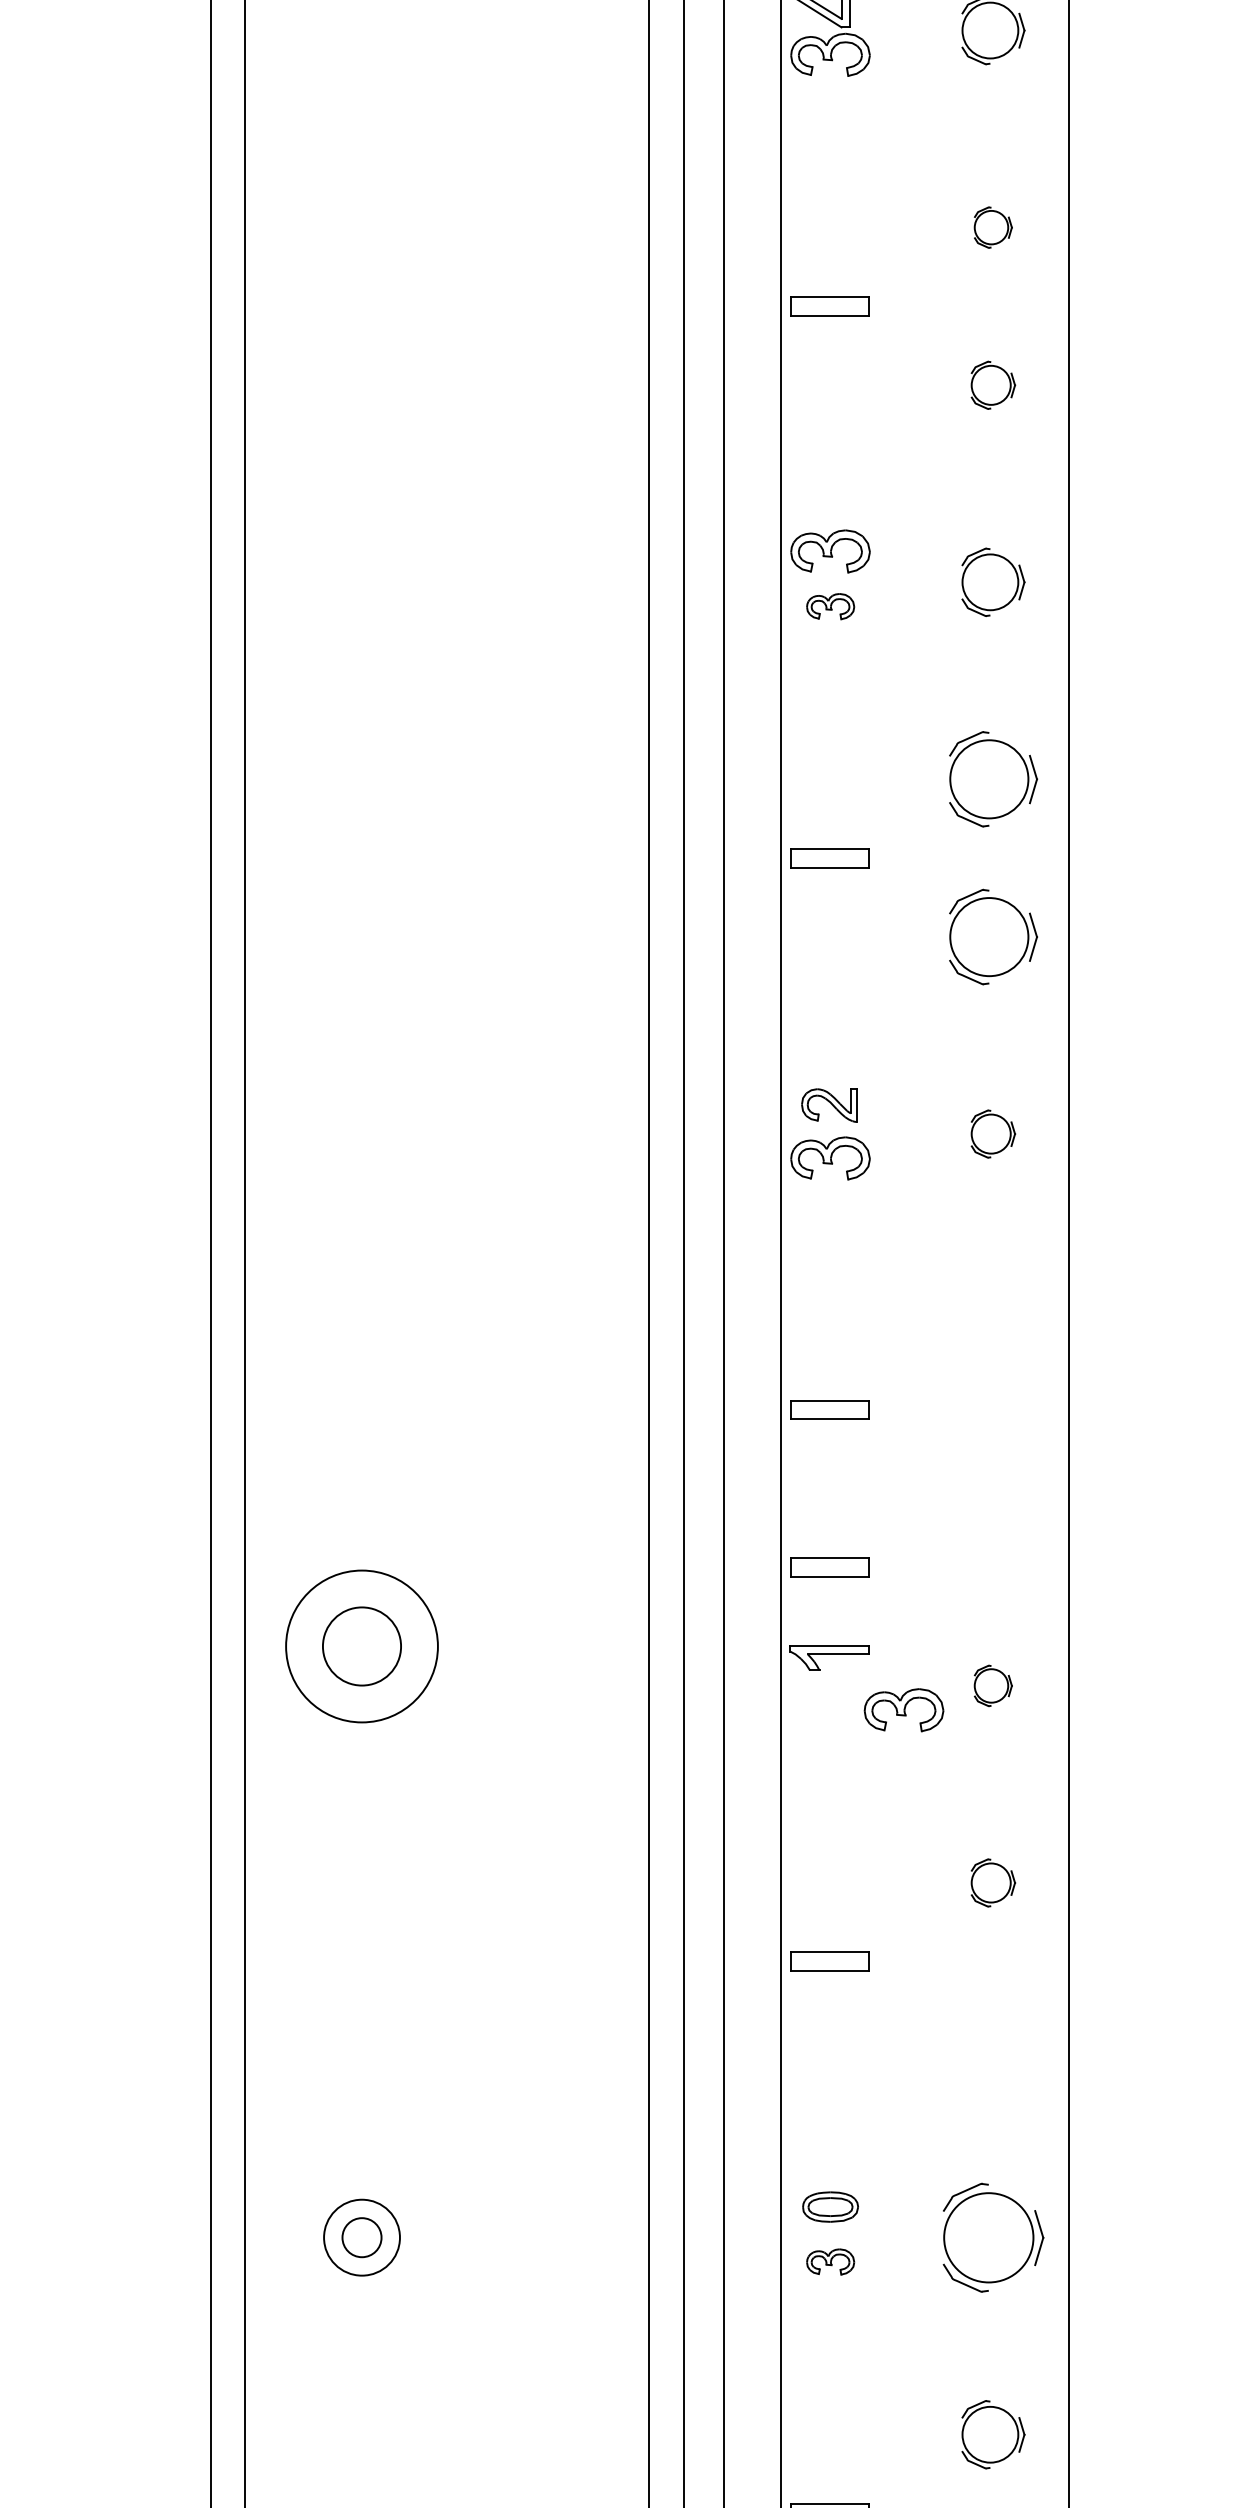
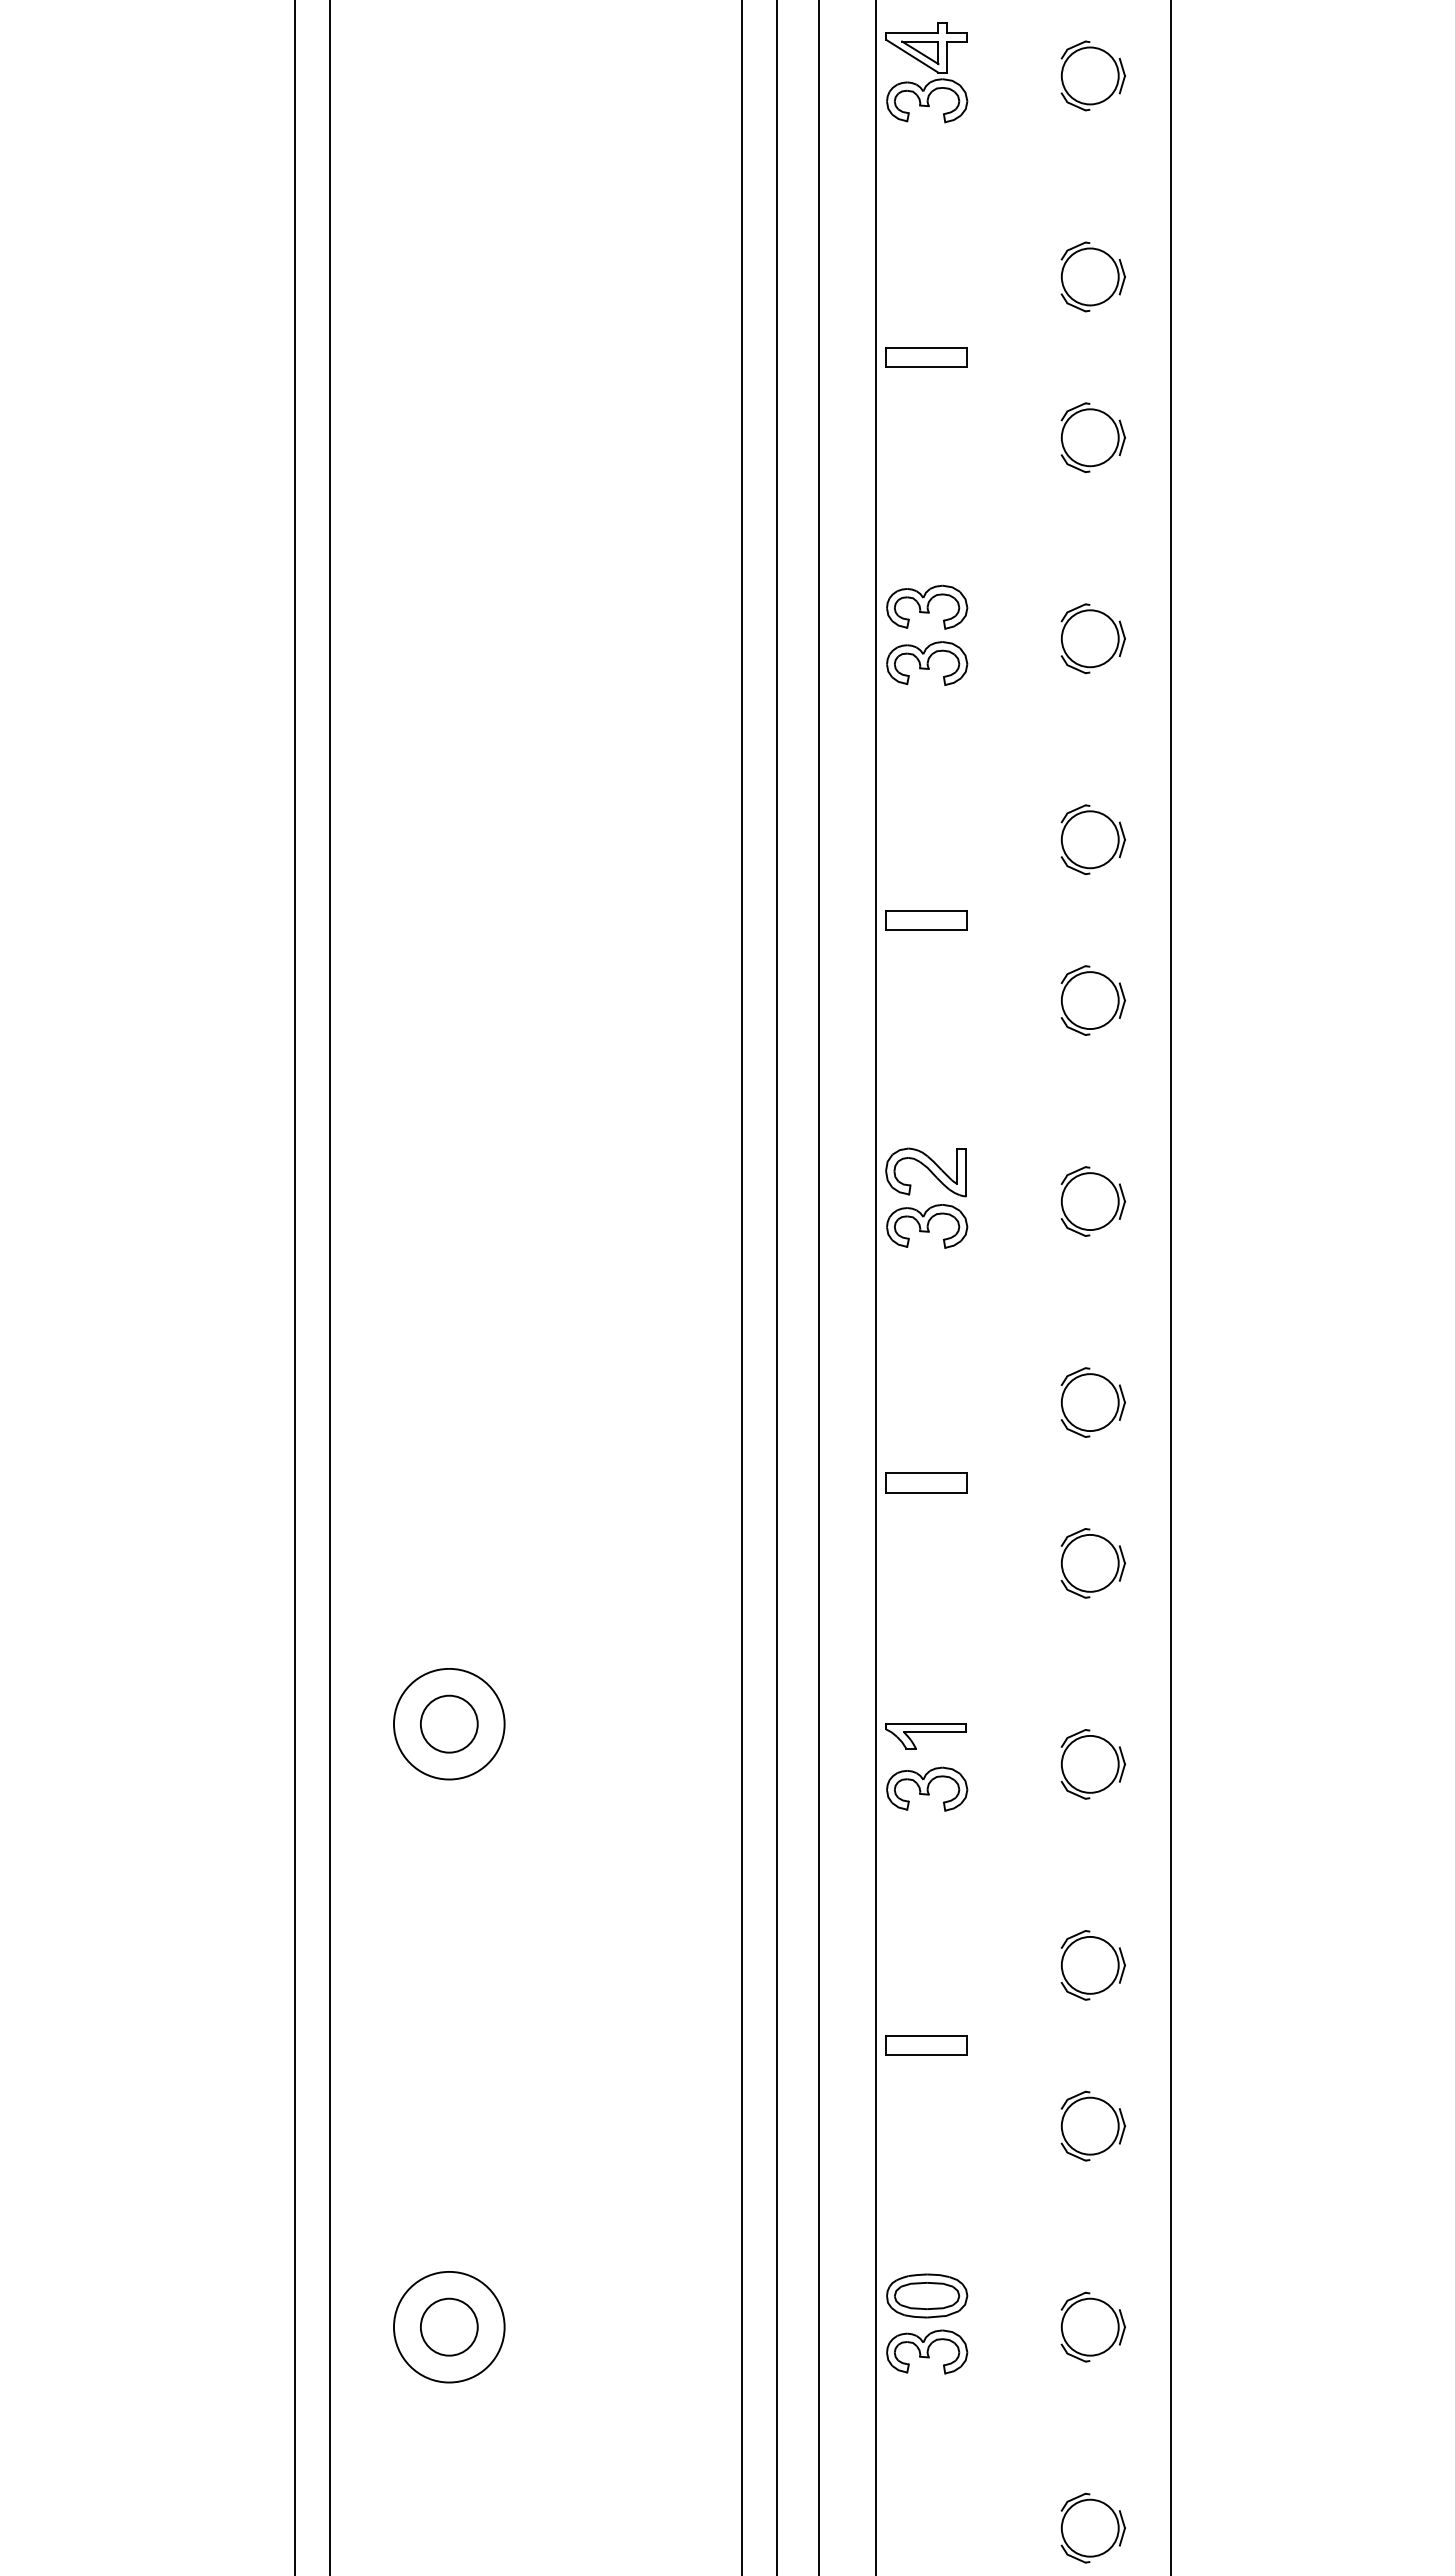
part: (992, 227) -> (1092, 276), size x1.67
part: (992, 385) -> (1092, 437), size x1.43
part: (830, 606) -> (927, 663), size x1.67
part: (992, 779) -> (1092, 839), size x0.71
part: (992, 936) -> (1092, 1000), size x0.71
part: (828, 1105) -> (925, 1172), size x1.43
part: (992, 1134) -> (1092, 1201), size x1.43
part: (992, 1331) -> (1092, 1402), added
part: (992, 1488) -> (1092, 1563), added
part: (829, 1567) -> (926, 1643), removed
circle: (361, 1645) -> (448, 1723), size x0.71
circle: (361, 1645) -> (448, 1723), size x0.71
part: (992, 1686) -> (1092, 1764), size x1.67
part: (904, 1709) -> (927, 1788), moved
part: (992, 1883) -> (1092, 1965), size x1.43
part: (992, 2039) -> (1092, 2125), added
part: (830, 2206) -> (927, 2295), size x1.43
circle: (361, 2236) -> (448, 2326), size x1.43
circle: (361, 2236) -> (448, 2326), size x1.43
part: (992, 2236) -> (1092, 2326), size x0.62
part: (830, 2261) -> (927, 2351), size x1.67

